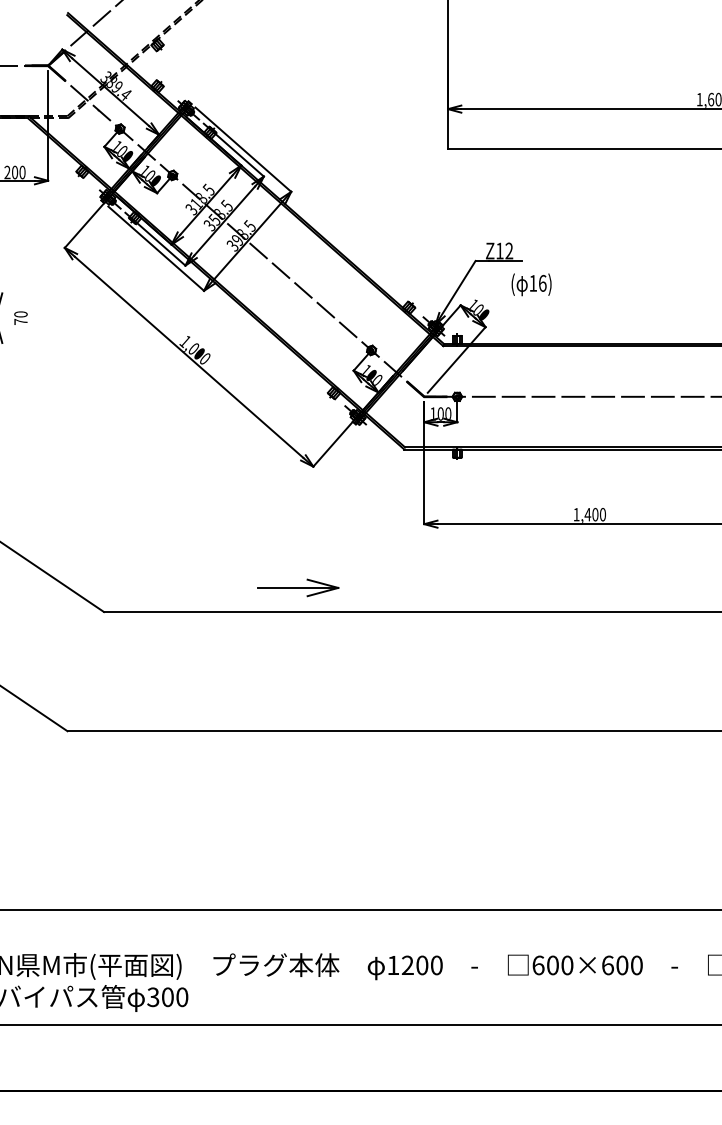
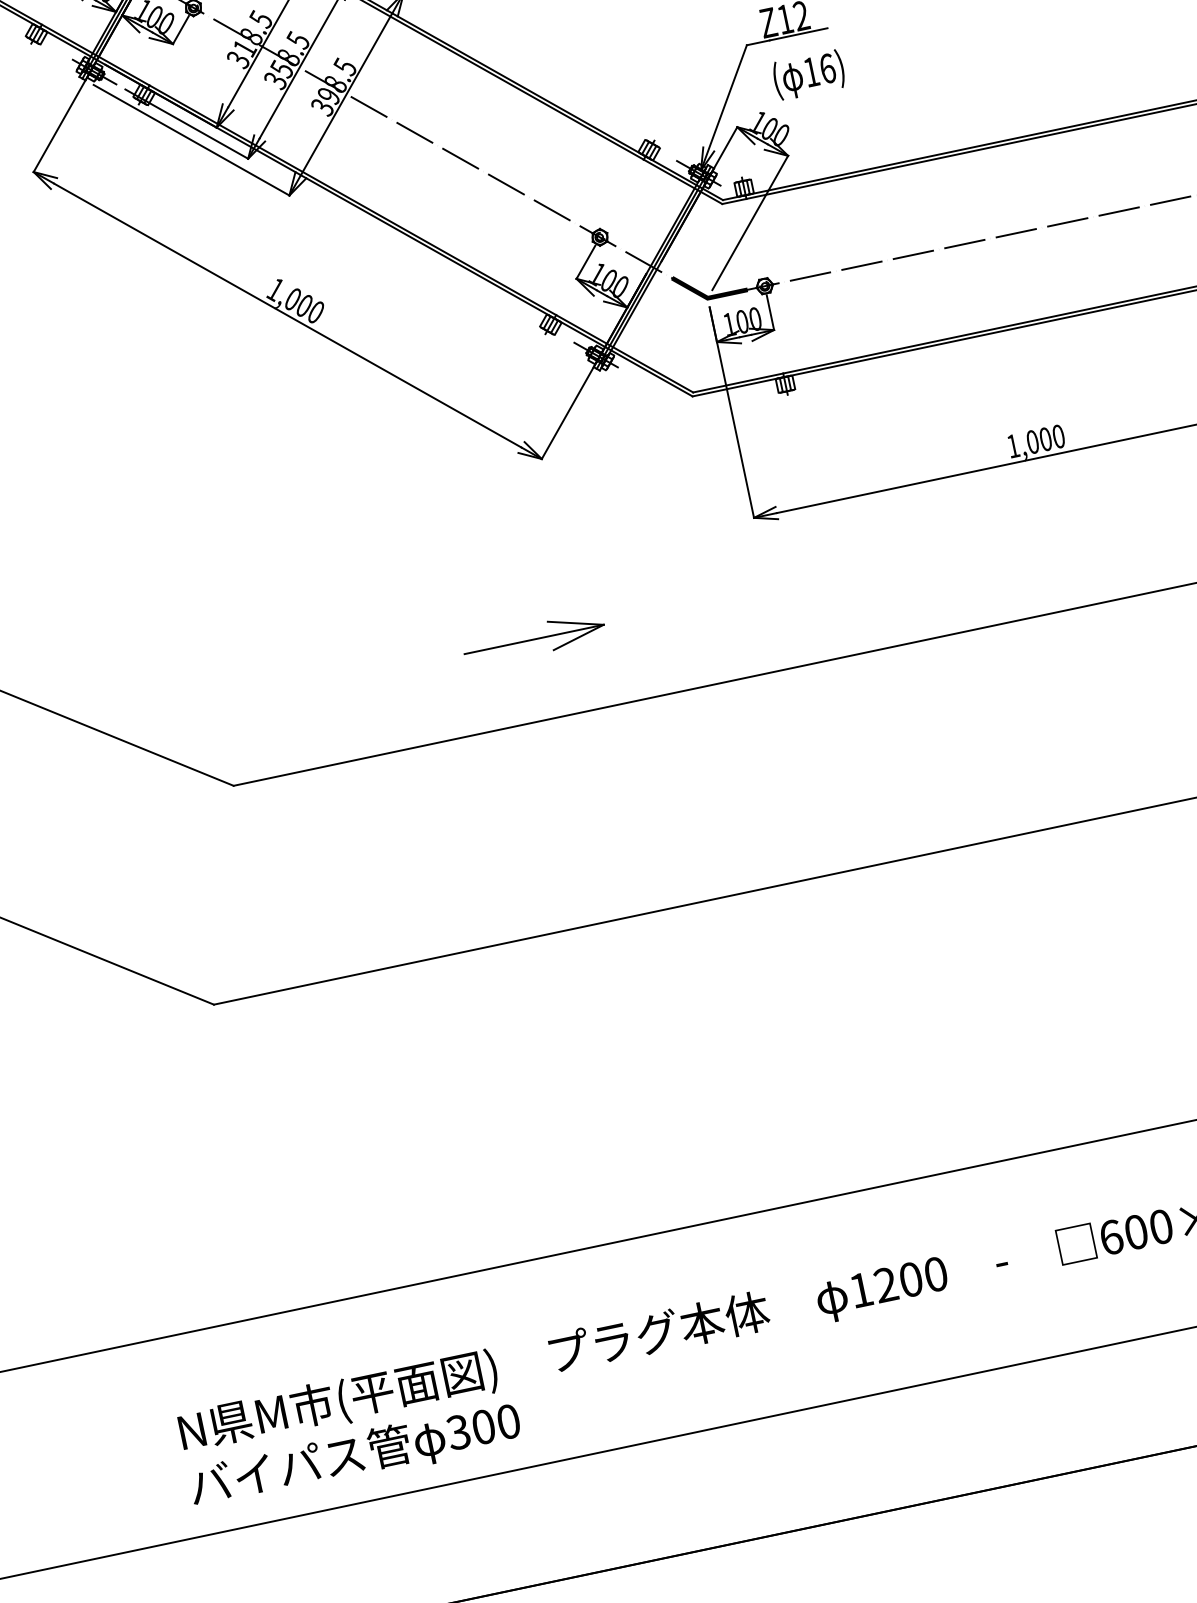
text: (531, 284) -> (808, 74), moved
text: (587, 514) -> (1032, 441), 1,400 -> 1,000
part: (298, 587) -> (534, 638), moved

